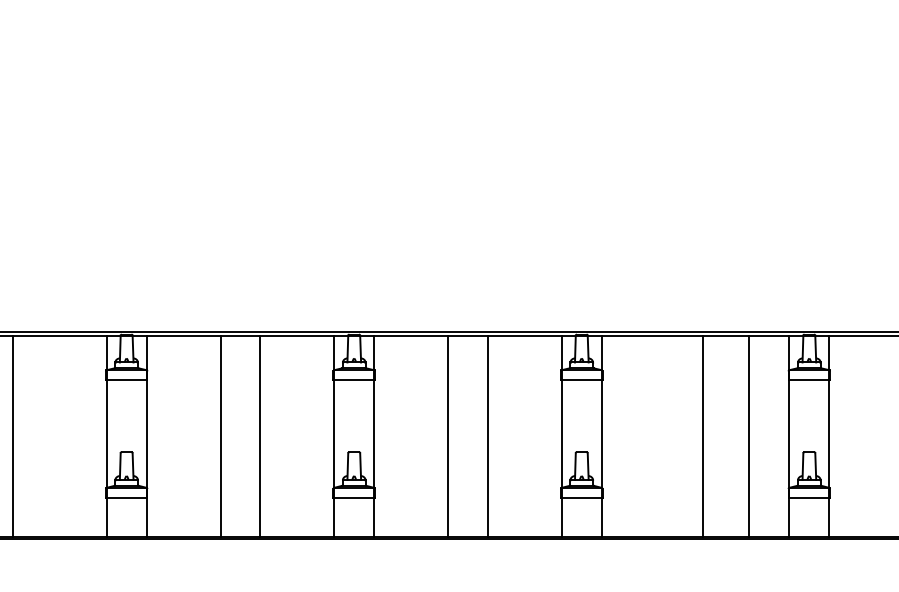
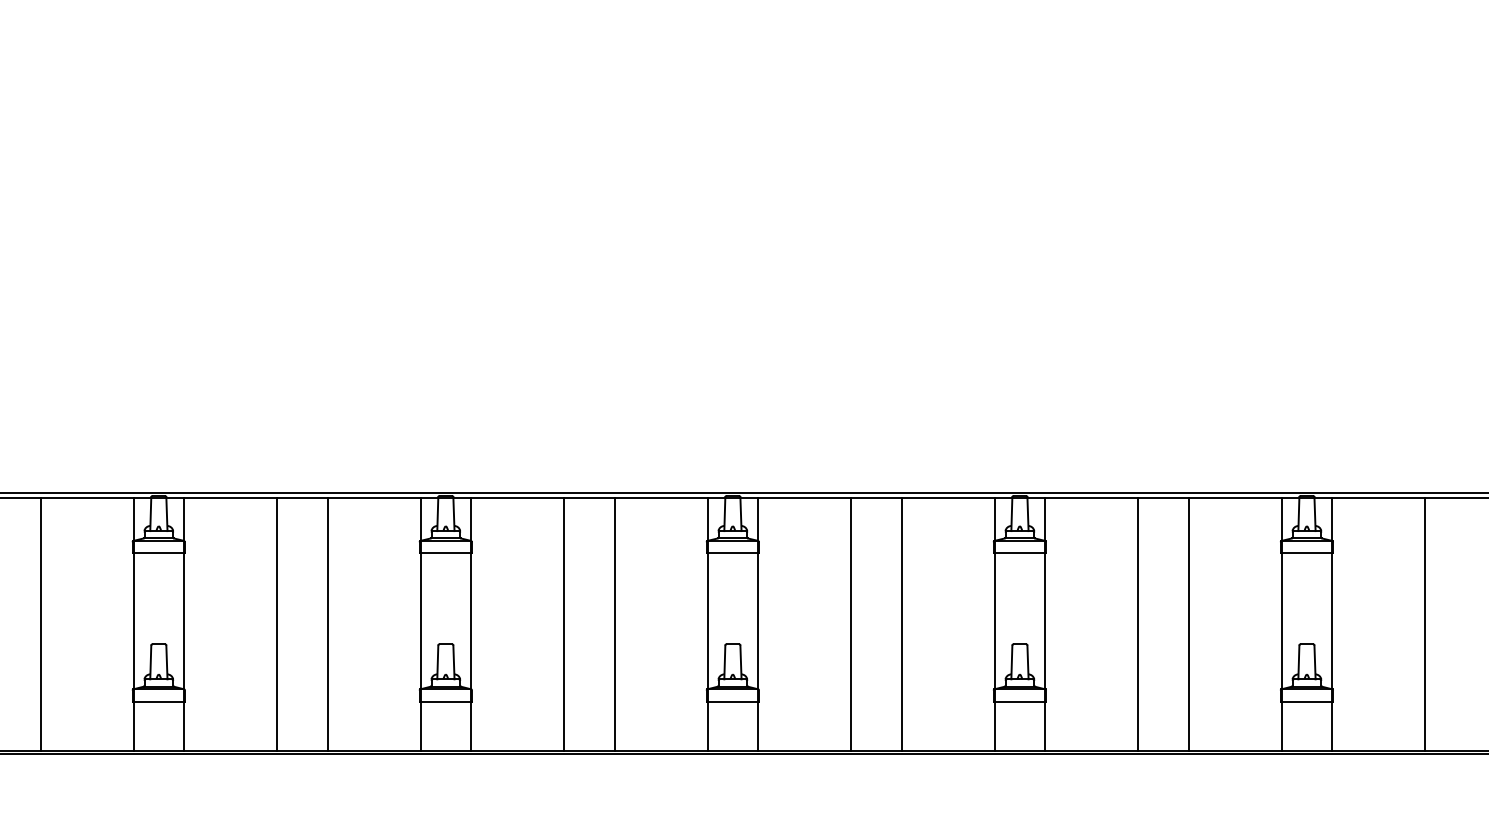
line: (13, 436) -> (327, 624), moved
line: (703, 436) -> (1138, 624), moved
line: (748, 436) -> (1188, 624), moved

